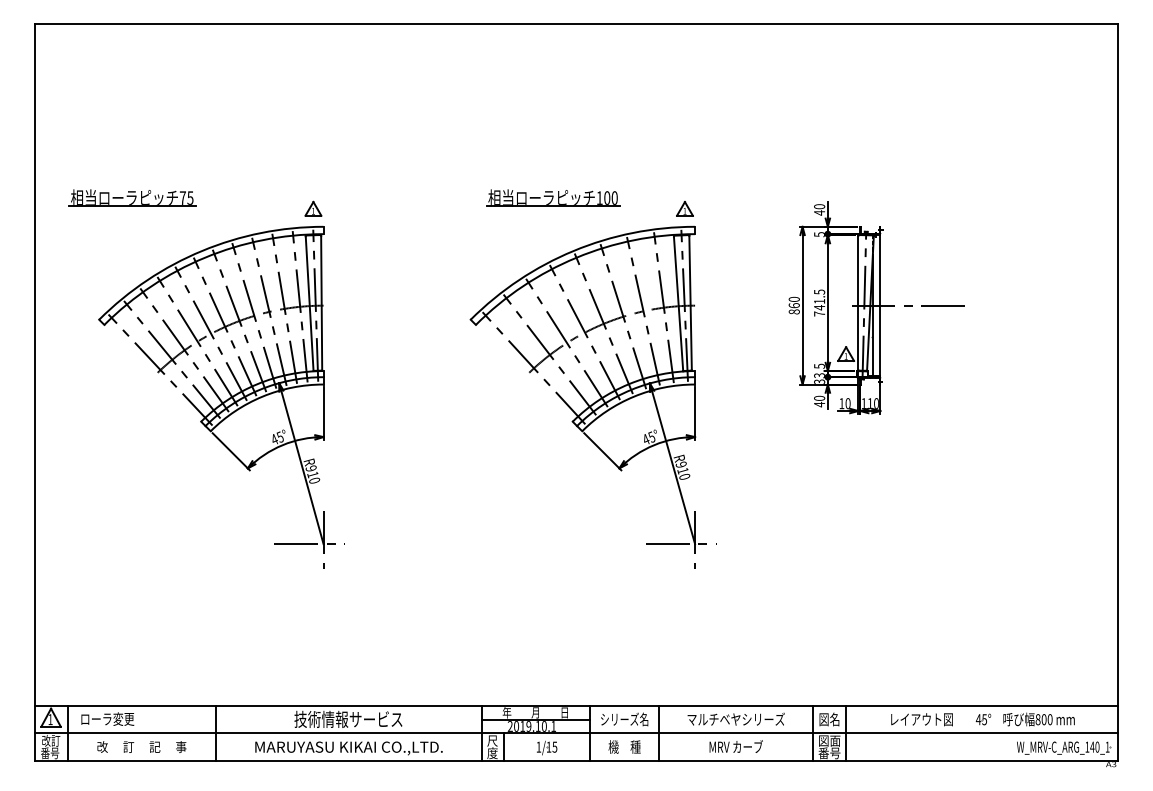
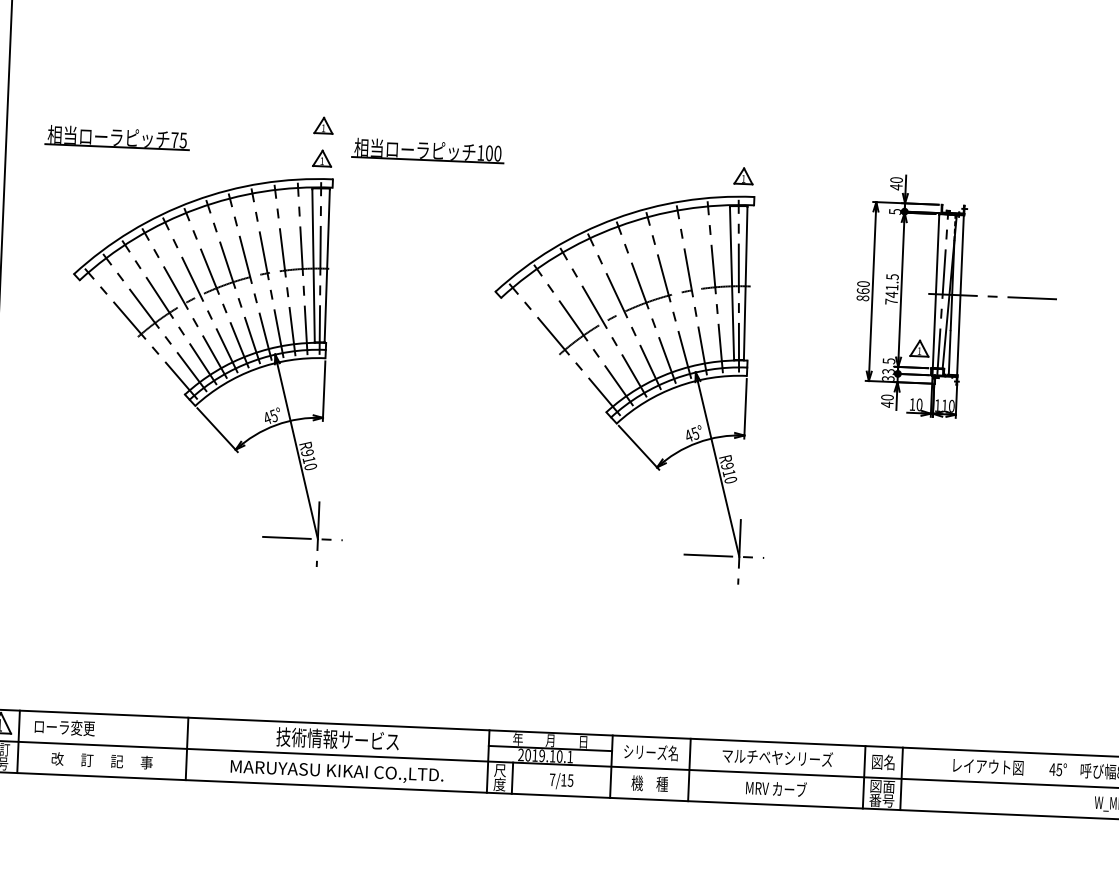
part: (313, 179) -> (323, 125), added
part: (553, 197) -> (428, 150), moved
text: (538, 746) -> (552, 779), 1/15 -> 7/15

